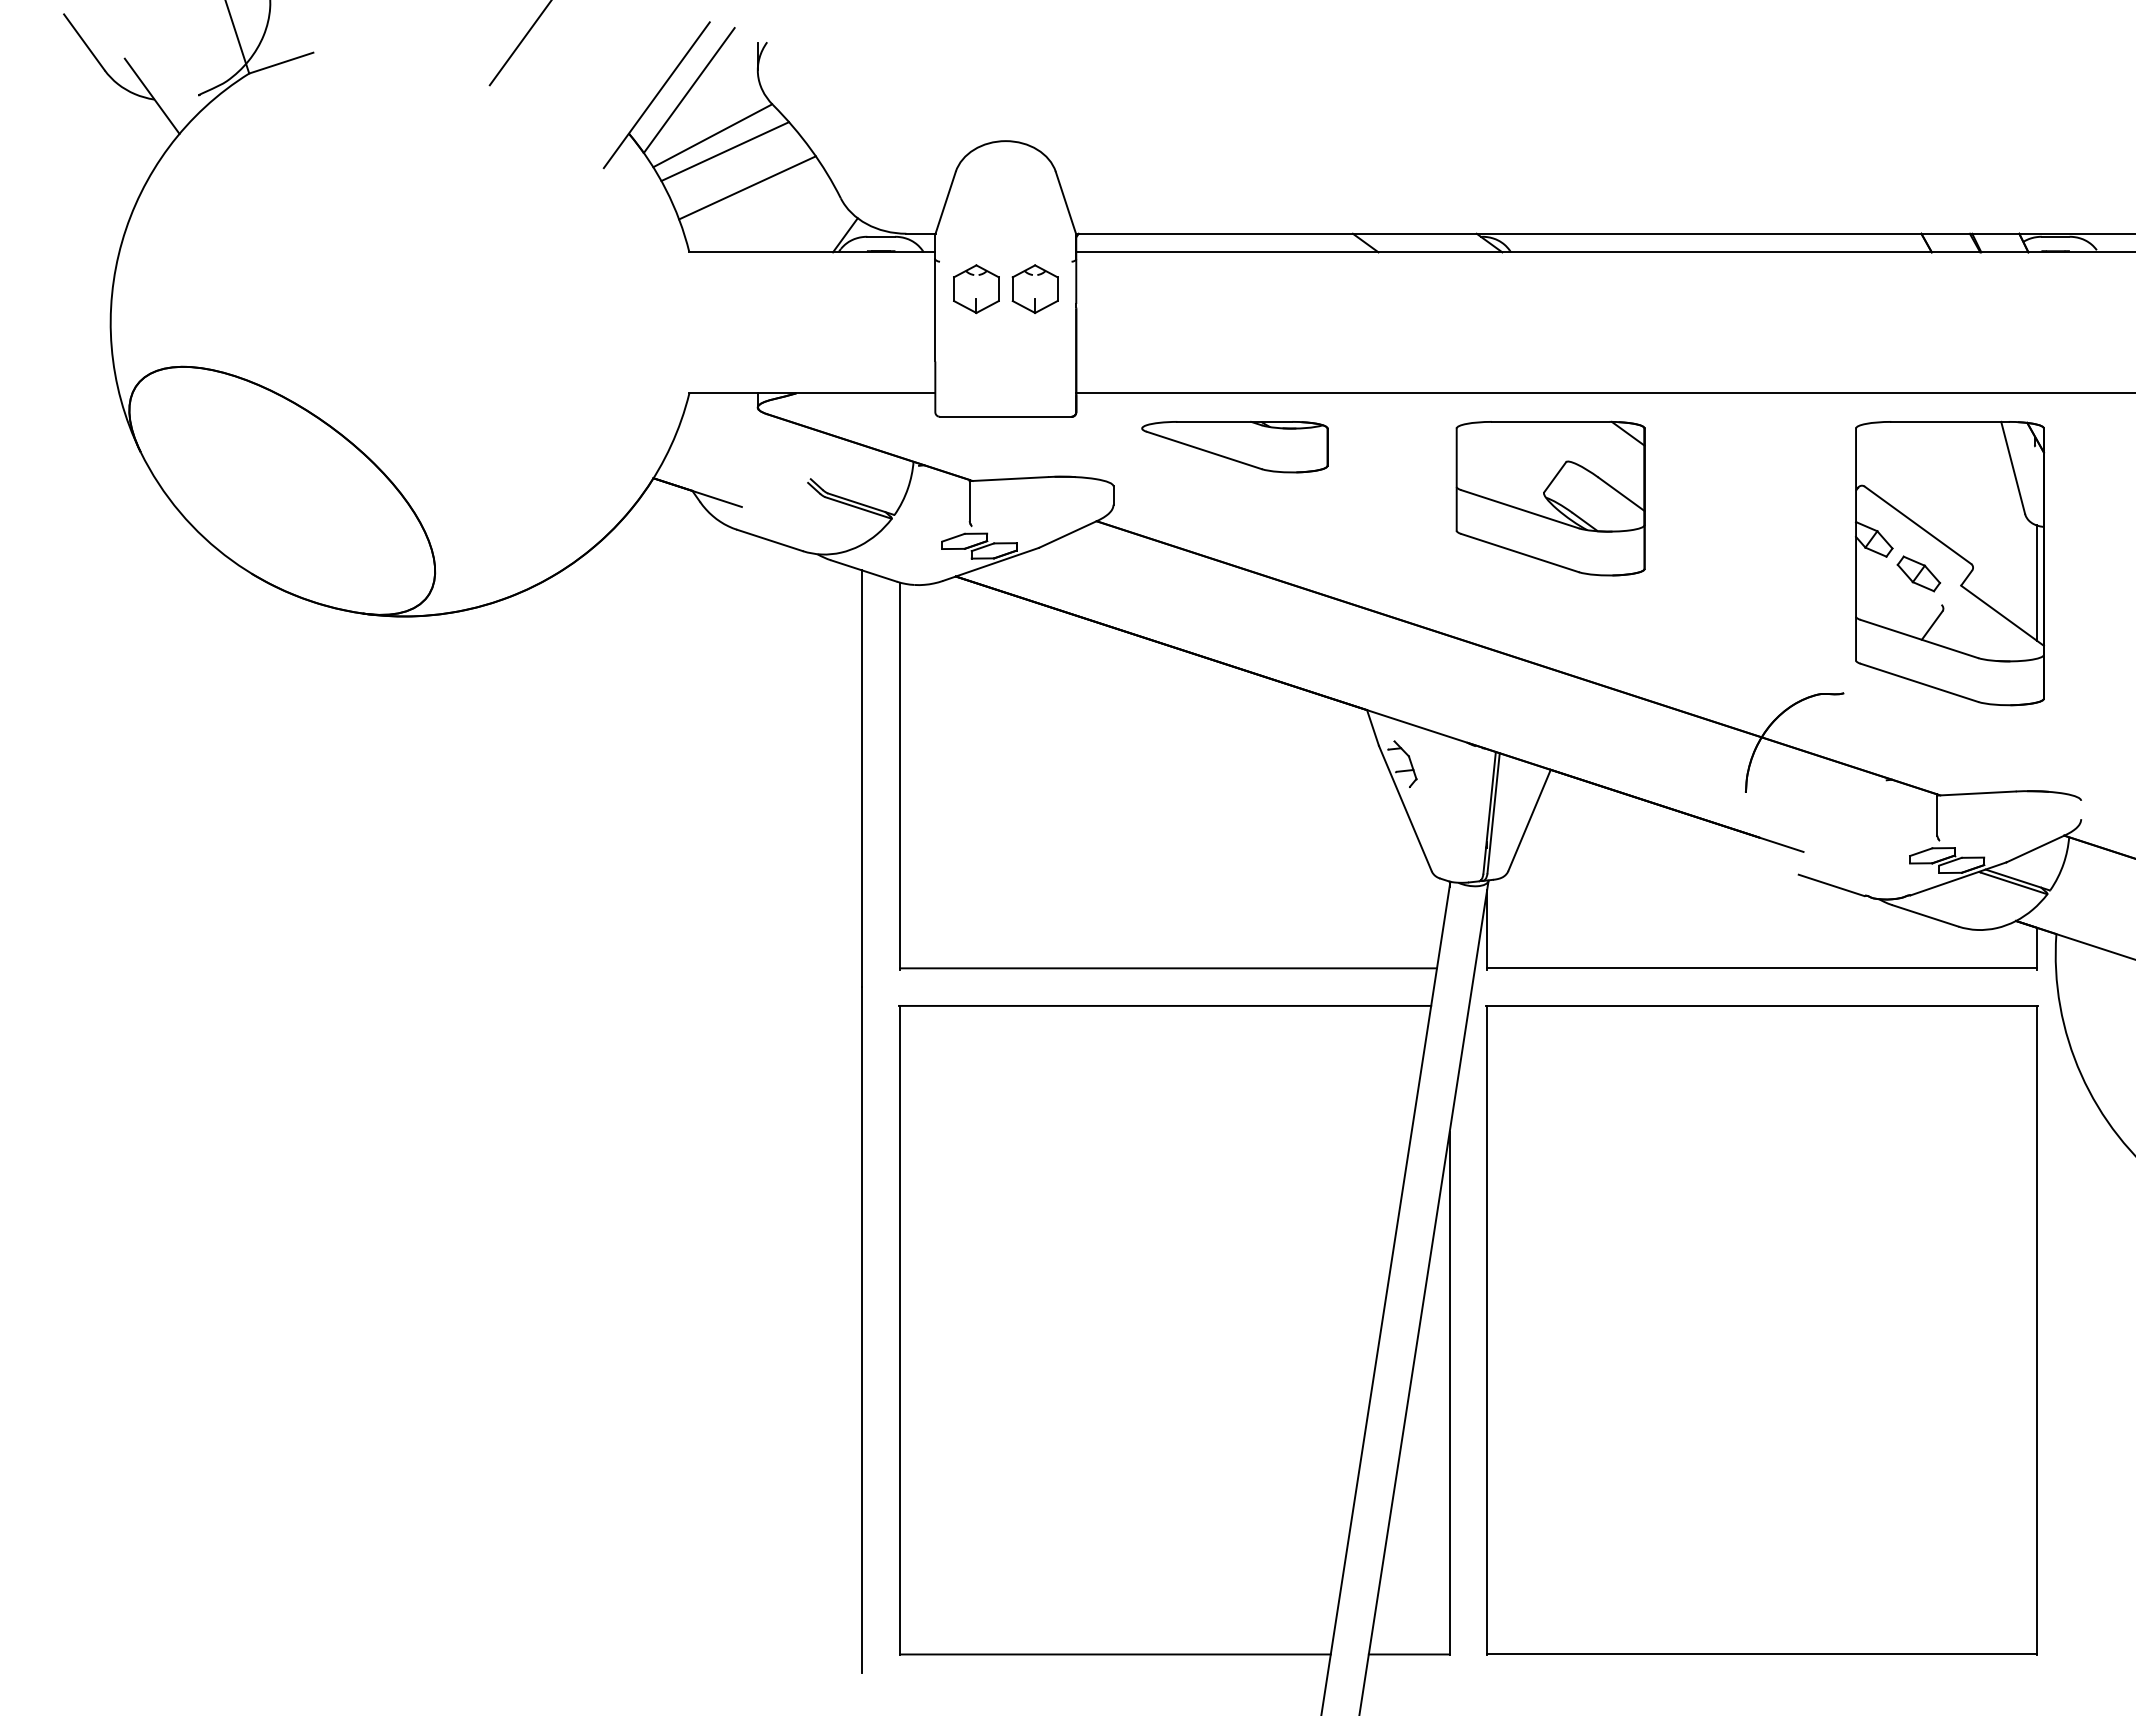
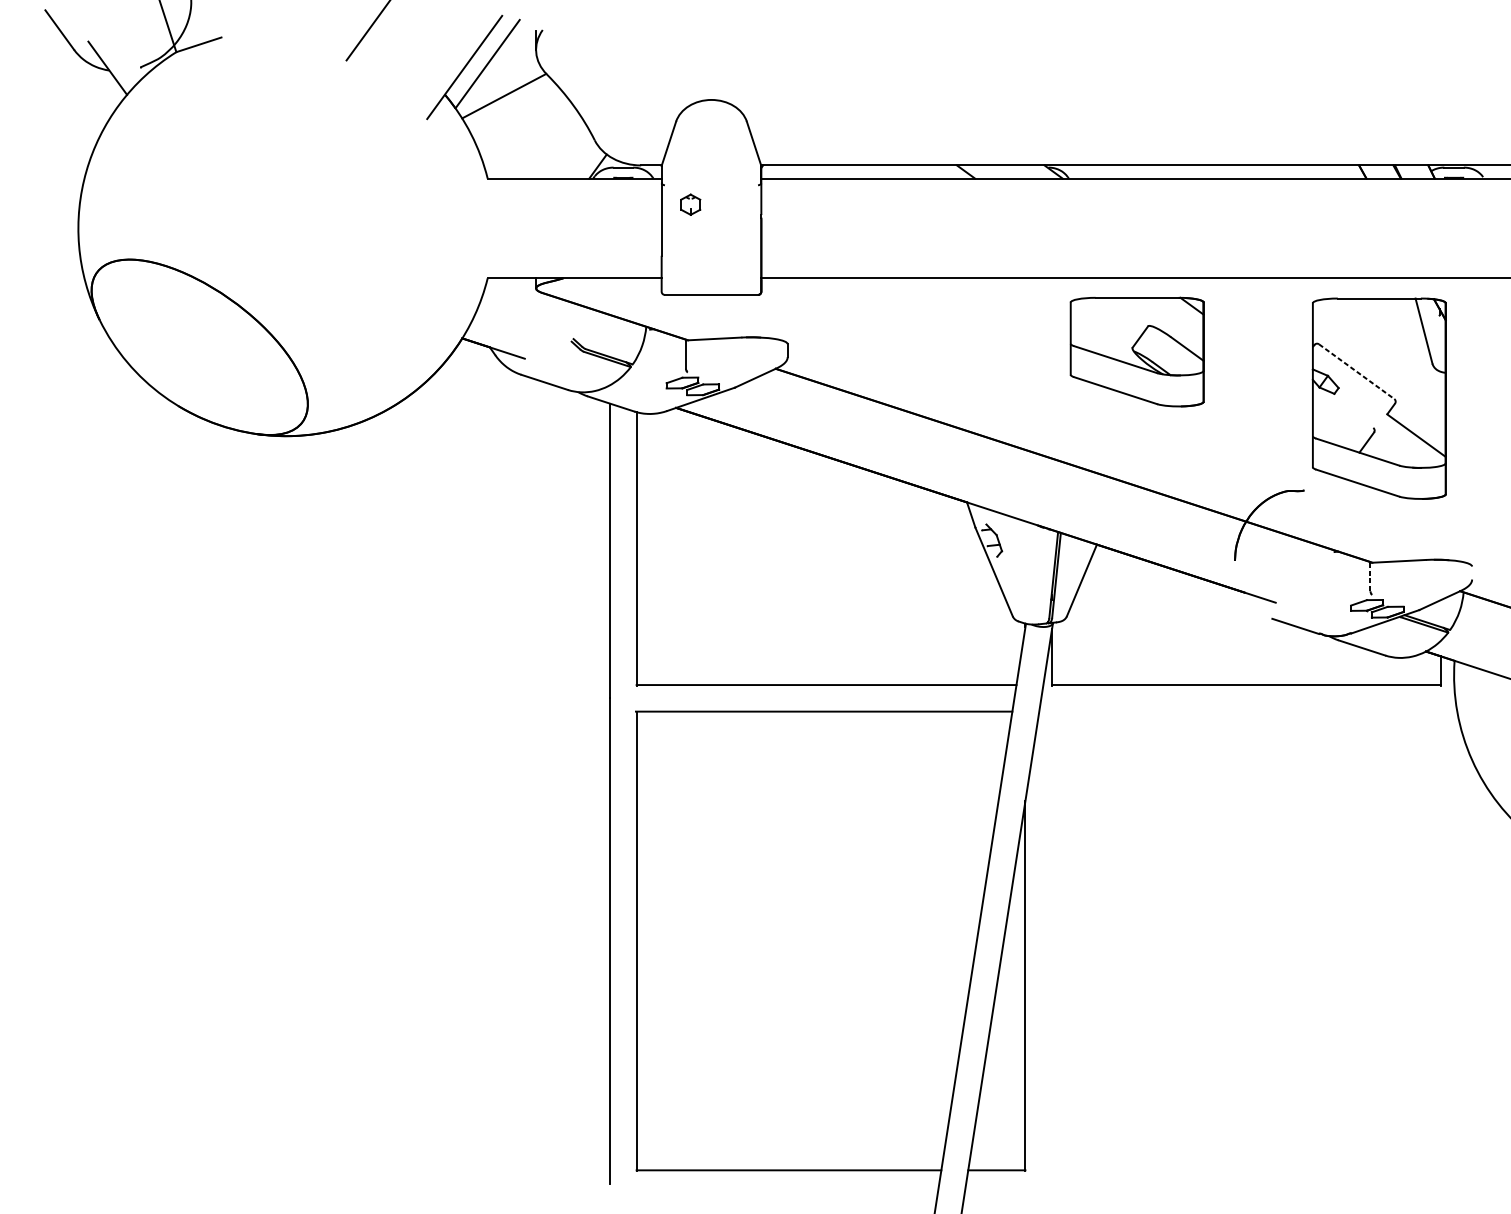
line: (725, 151) -> (513, 107), removed
line: (747, 187) -> (528, 132), removed
part: (1034, 288) -> (731, 204), removed
part: (976, 289) -> (690, 204), size x0.6
part: (1234, 447) -> (873, 316), removed
part: (1550, 498) -> (1137, 352), moved
line: (1917, 525) -> (1356, 371), solid -> dashed
part: (1918, 573) -> (1357, 405), removed
line: (2036, 582) -> (1440, 412), removed
line: (1937, 816) -> (1370, 577), solid -> dashed
part: (1761, 1330) -> (1246, 941), removed

